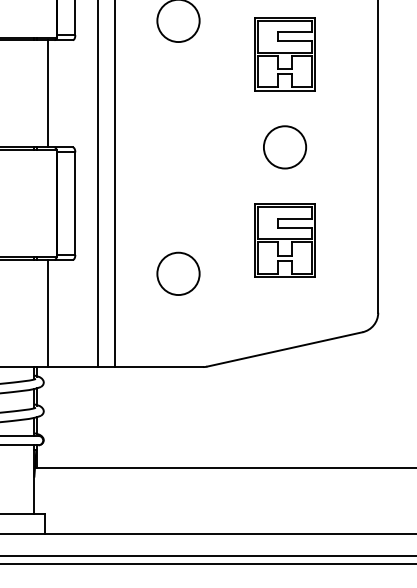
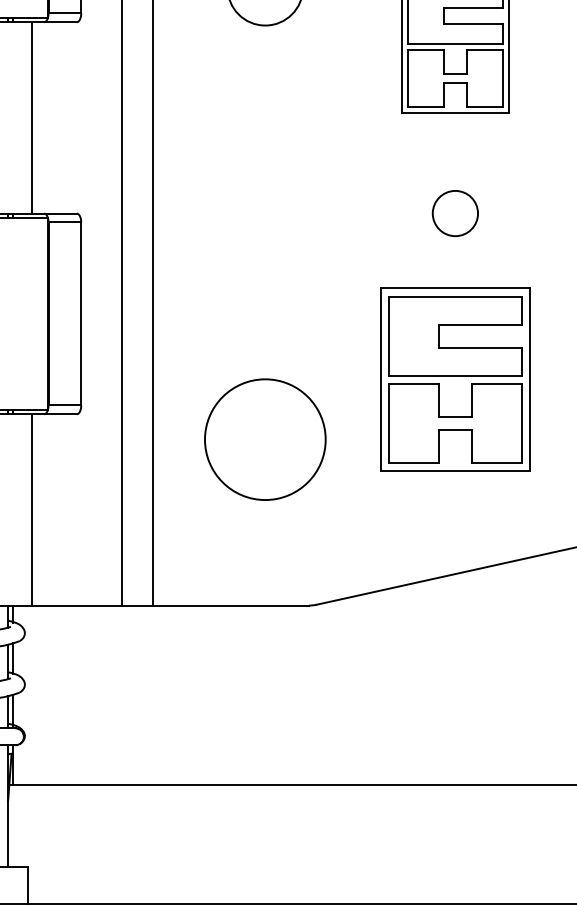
circle: (284, 147) -> (454, 213), size x0.6
part: (284, 240) -> (454, 379), size x1.4
circle: (178, 273) -> (265, 438), size x1.6

